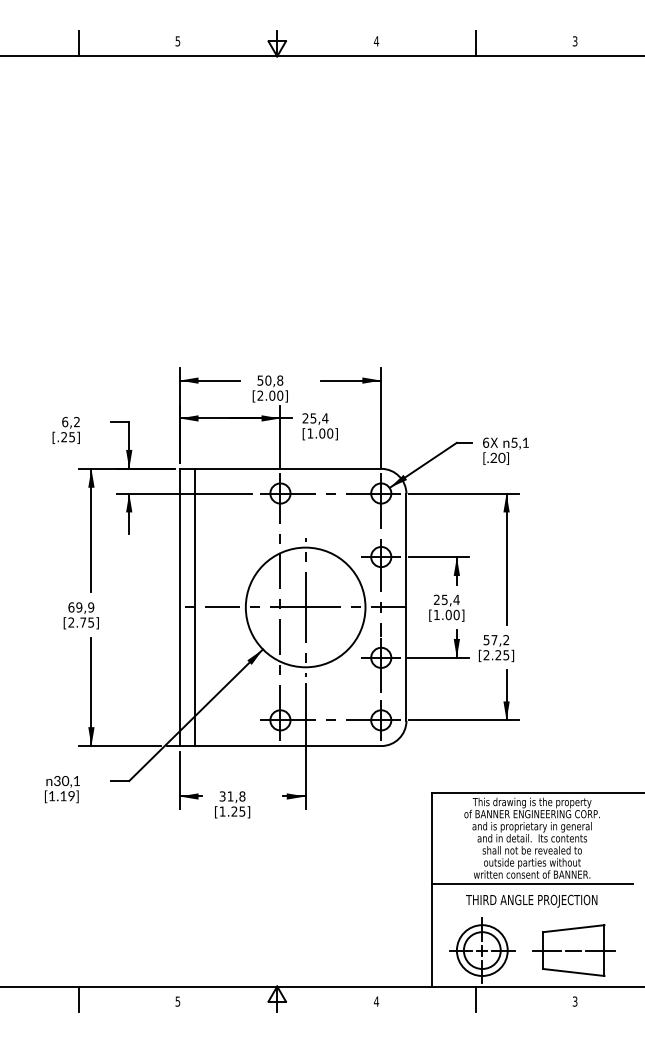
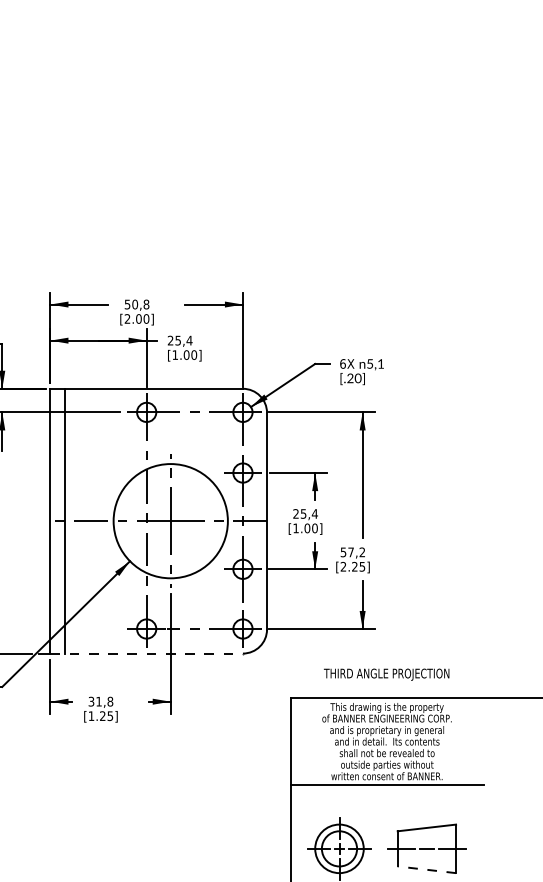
line: (280, 746) -> (146, 653), solid -> dashed
text: (531, 900) -> (386, 674), moved
line: (573, 972) -> (426, 869), solid -> dashed

